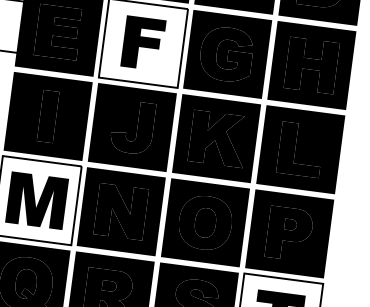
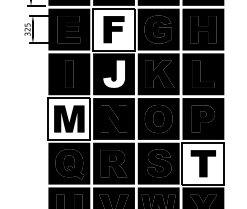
fill: (133, 126) -> (114, 73), removed

